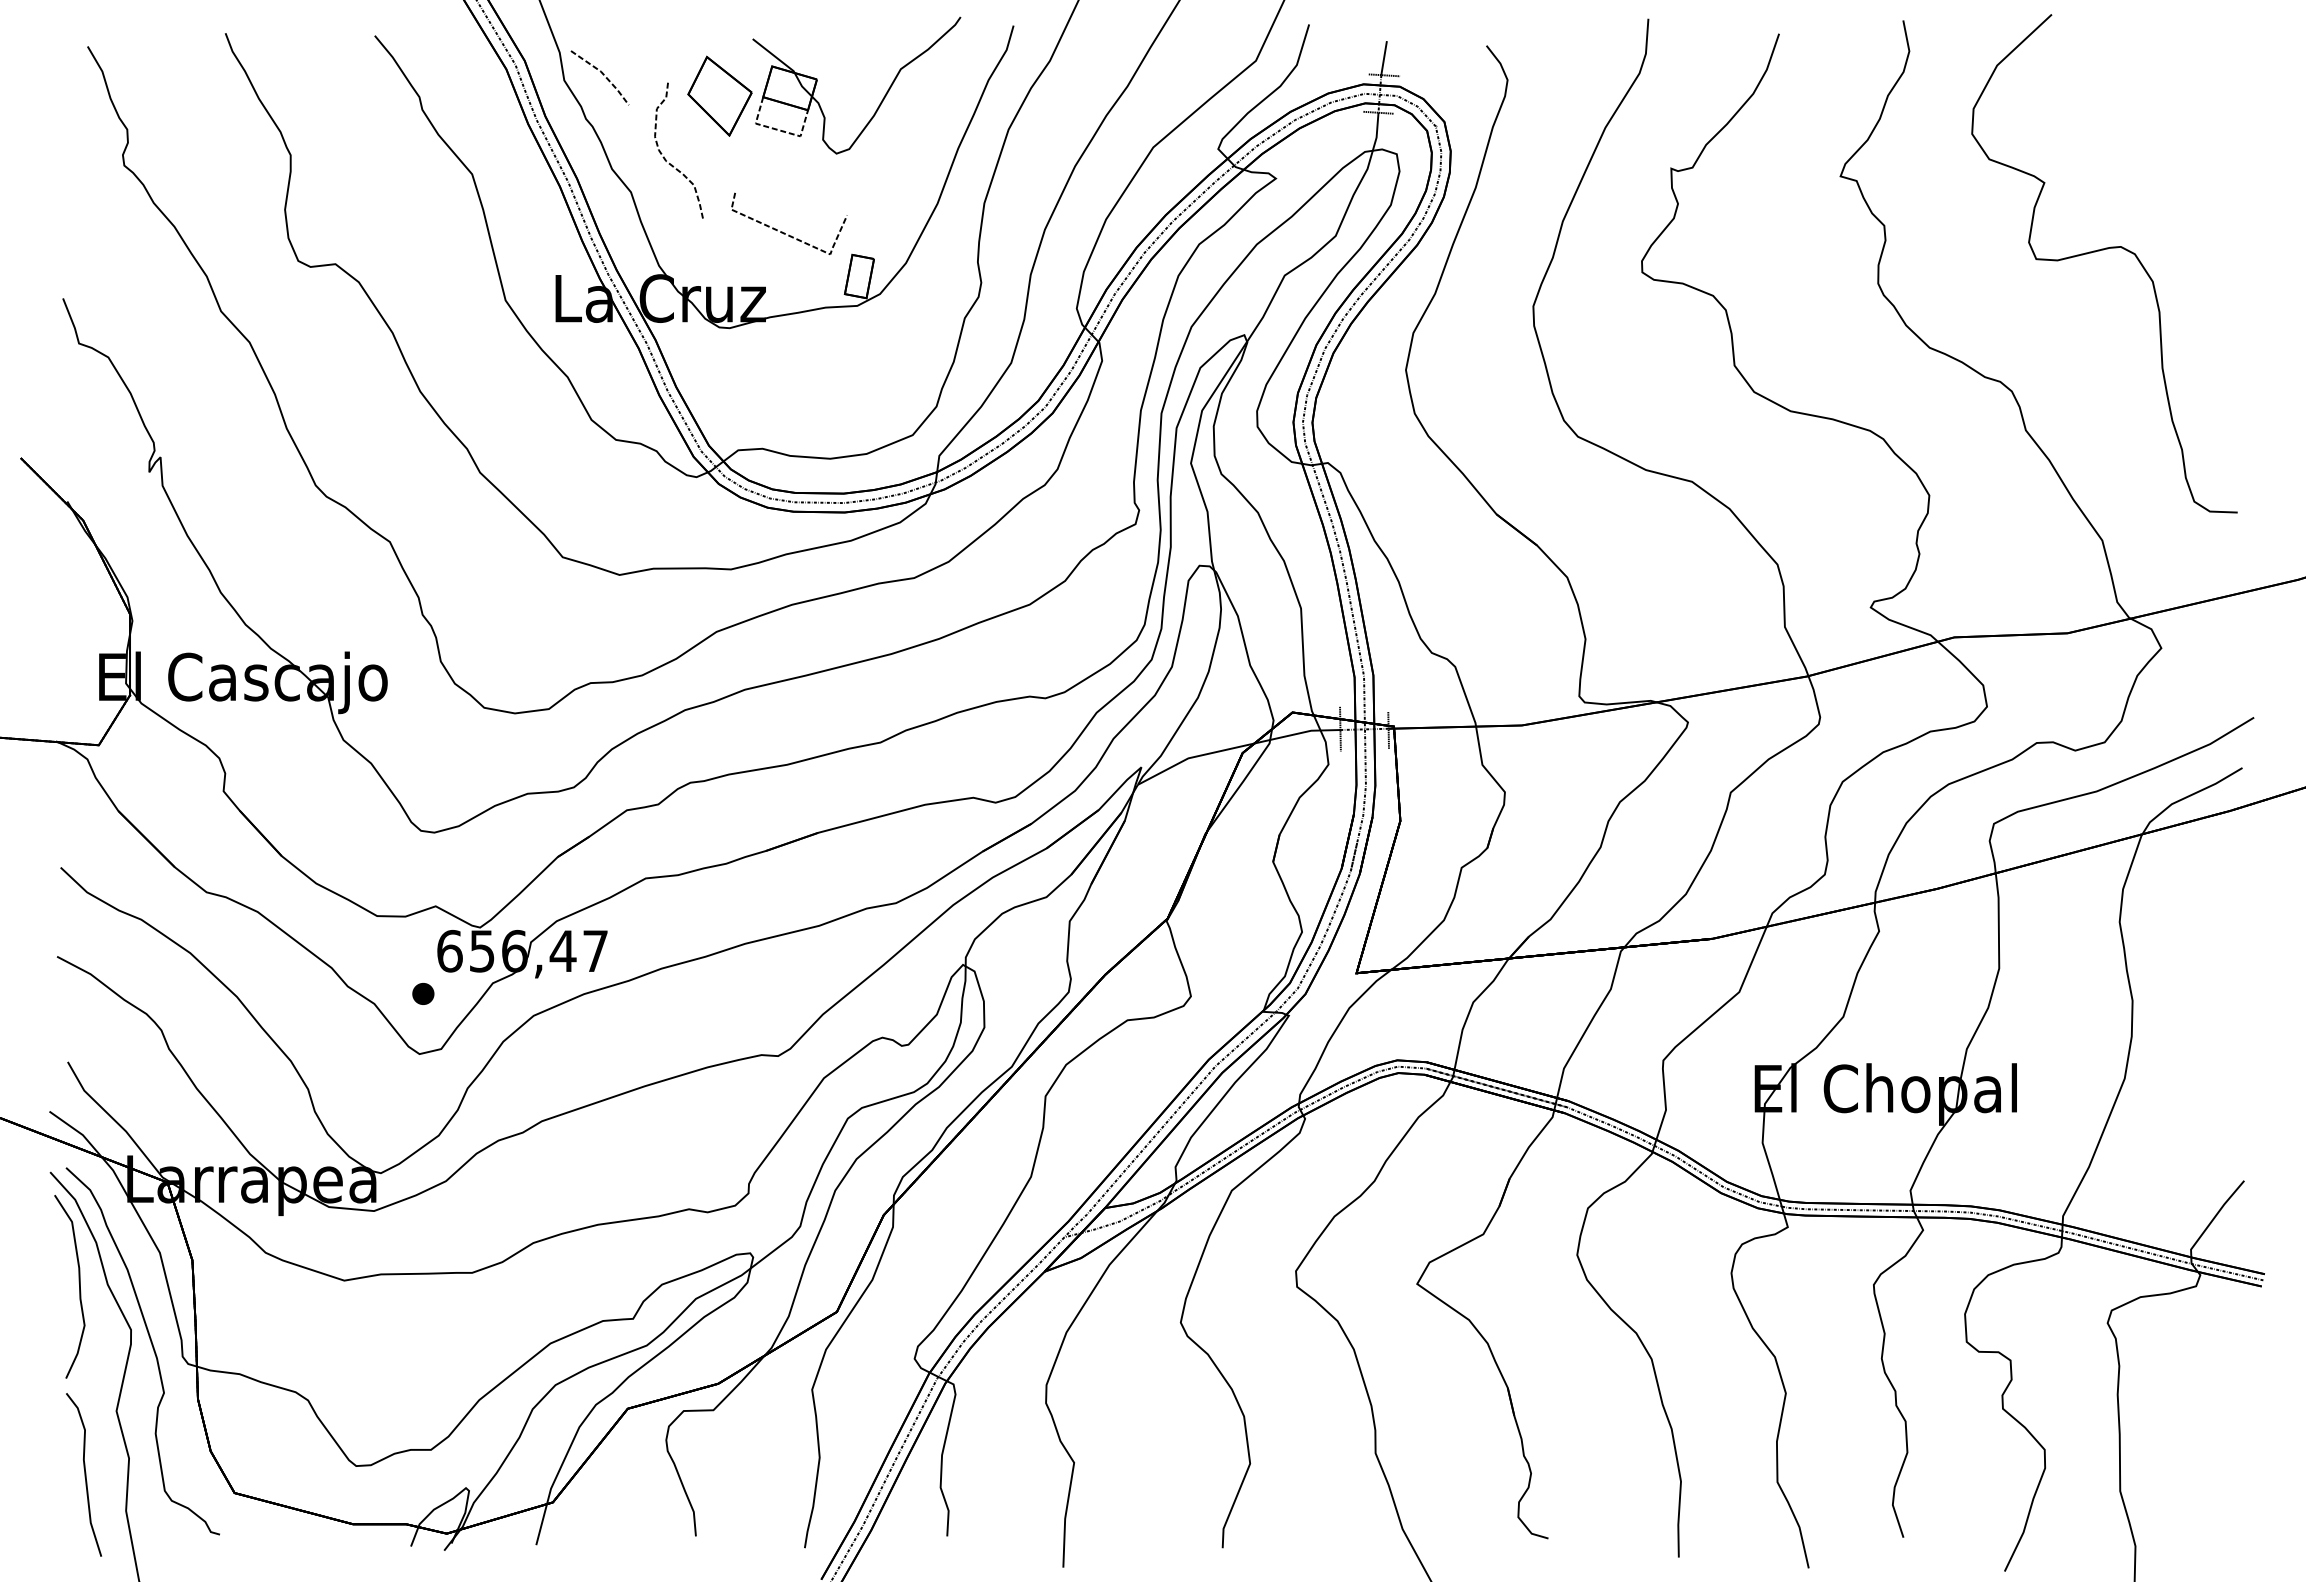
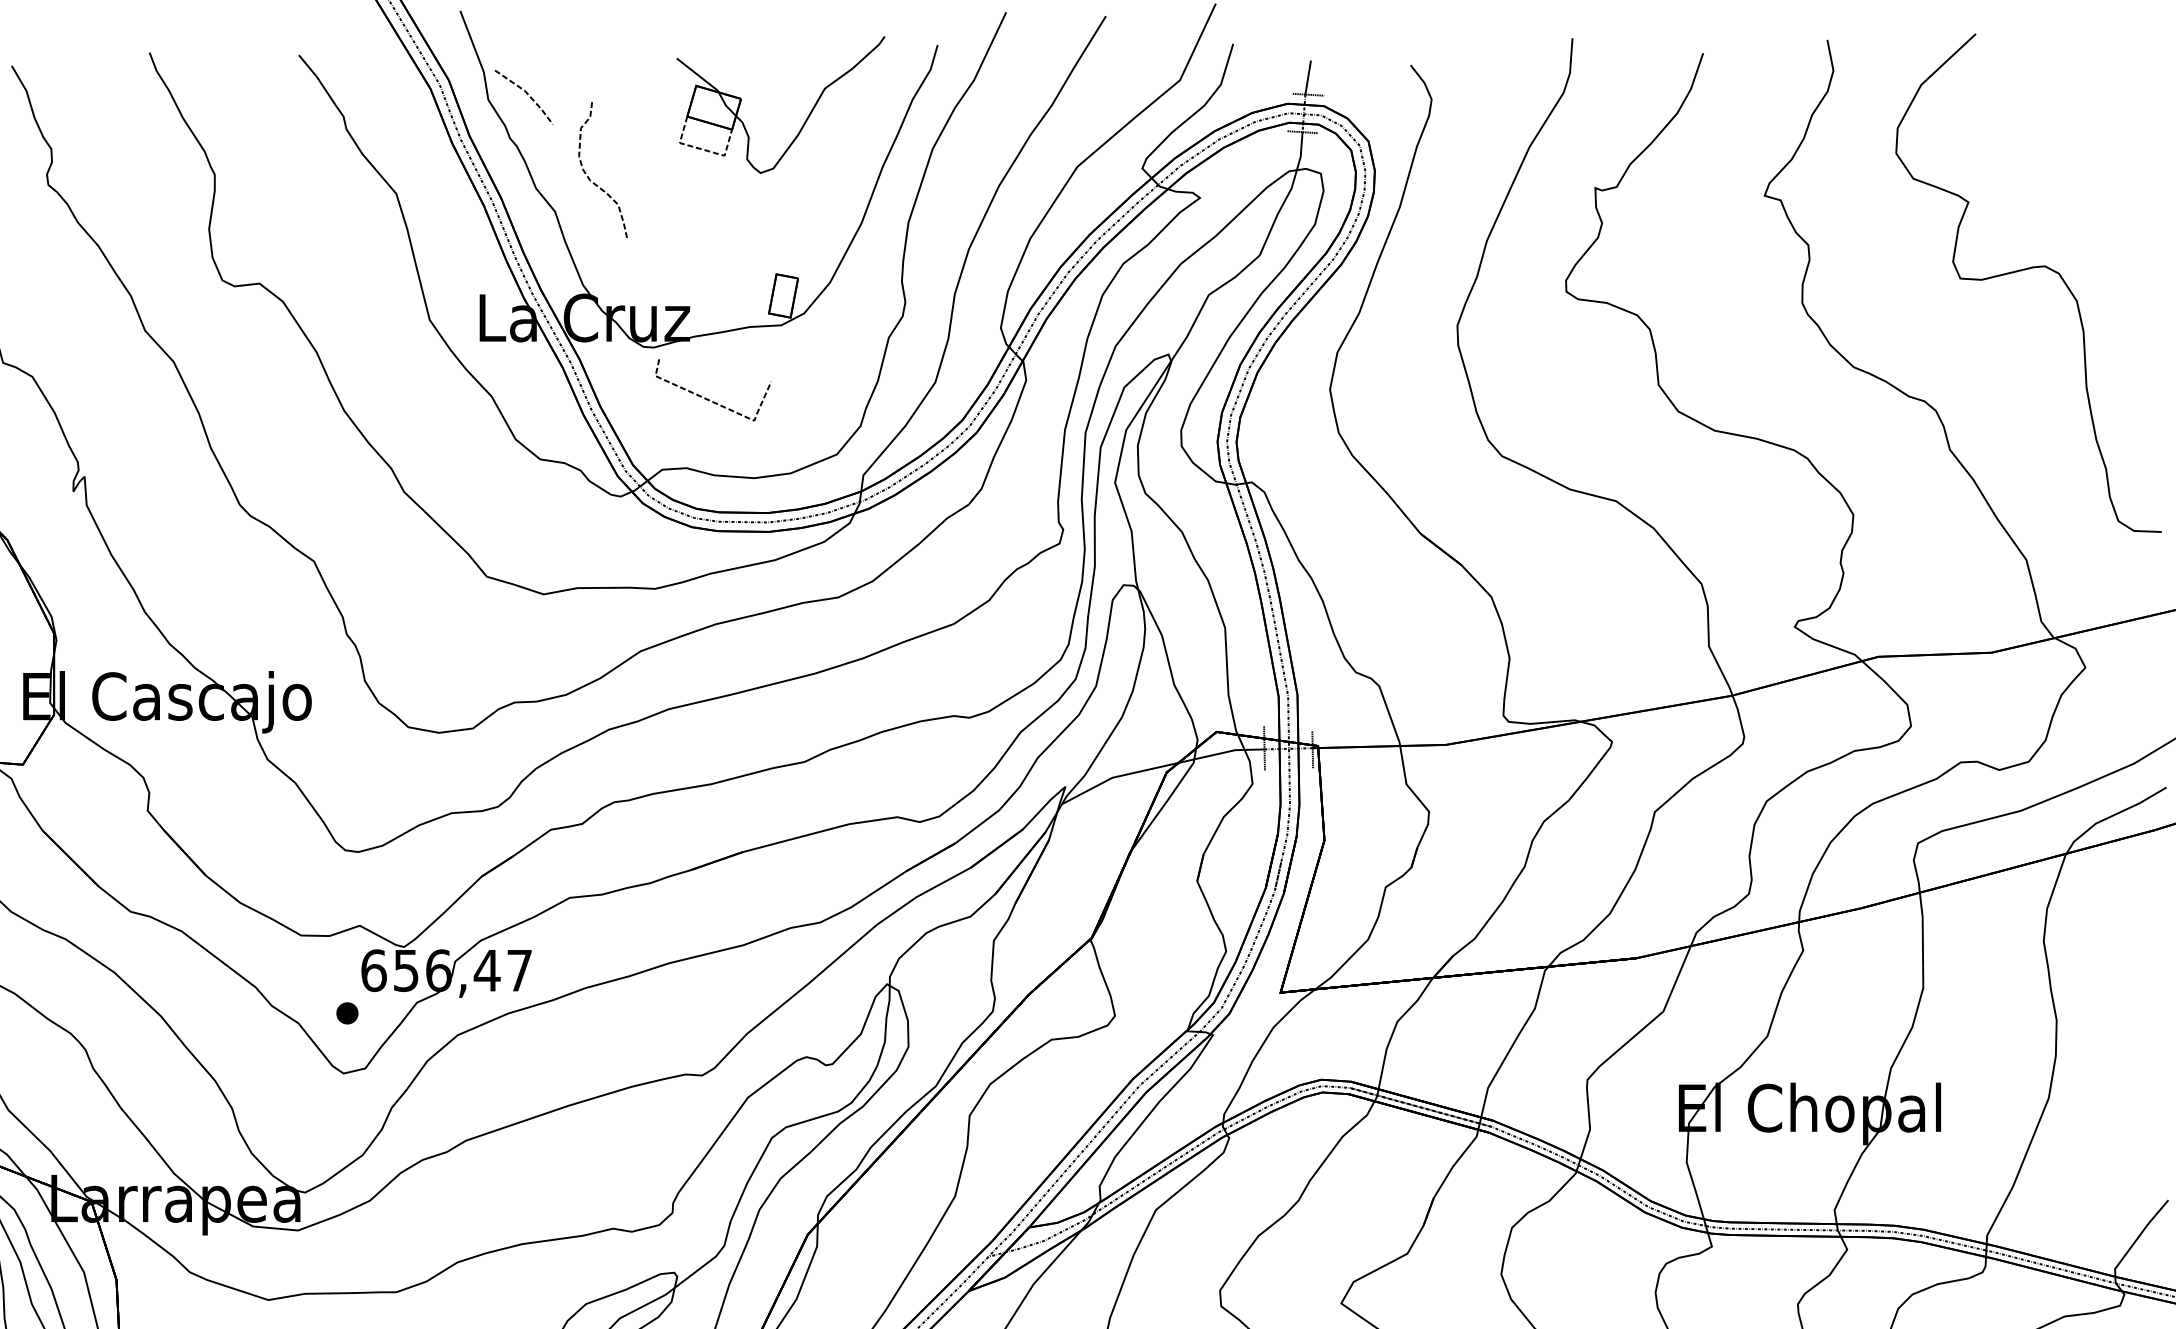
part: (719, 95) -> (643, 114), removed
line: (784, 232) -> (708, 398), moved

